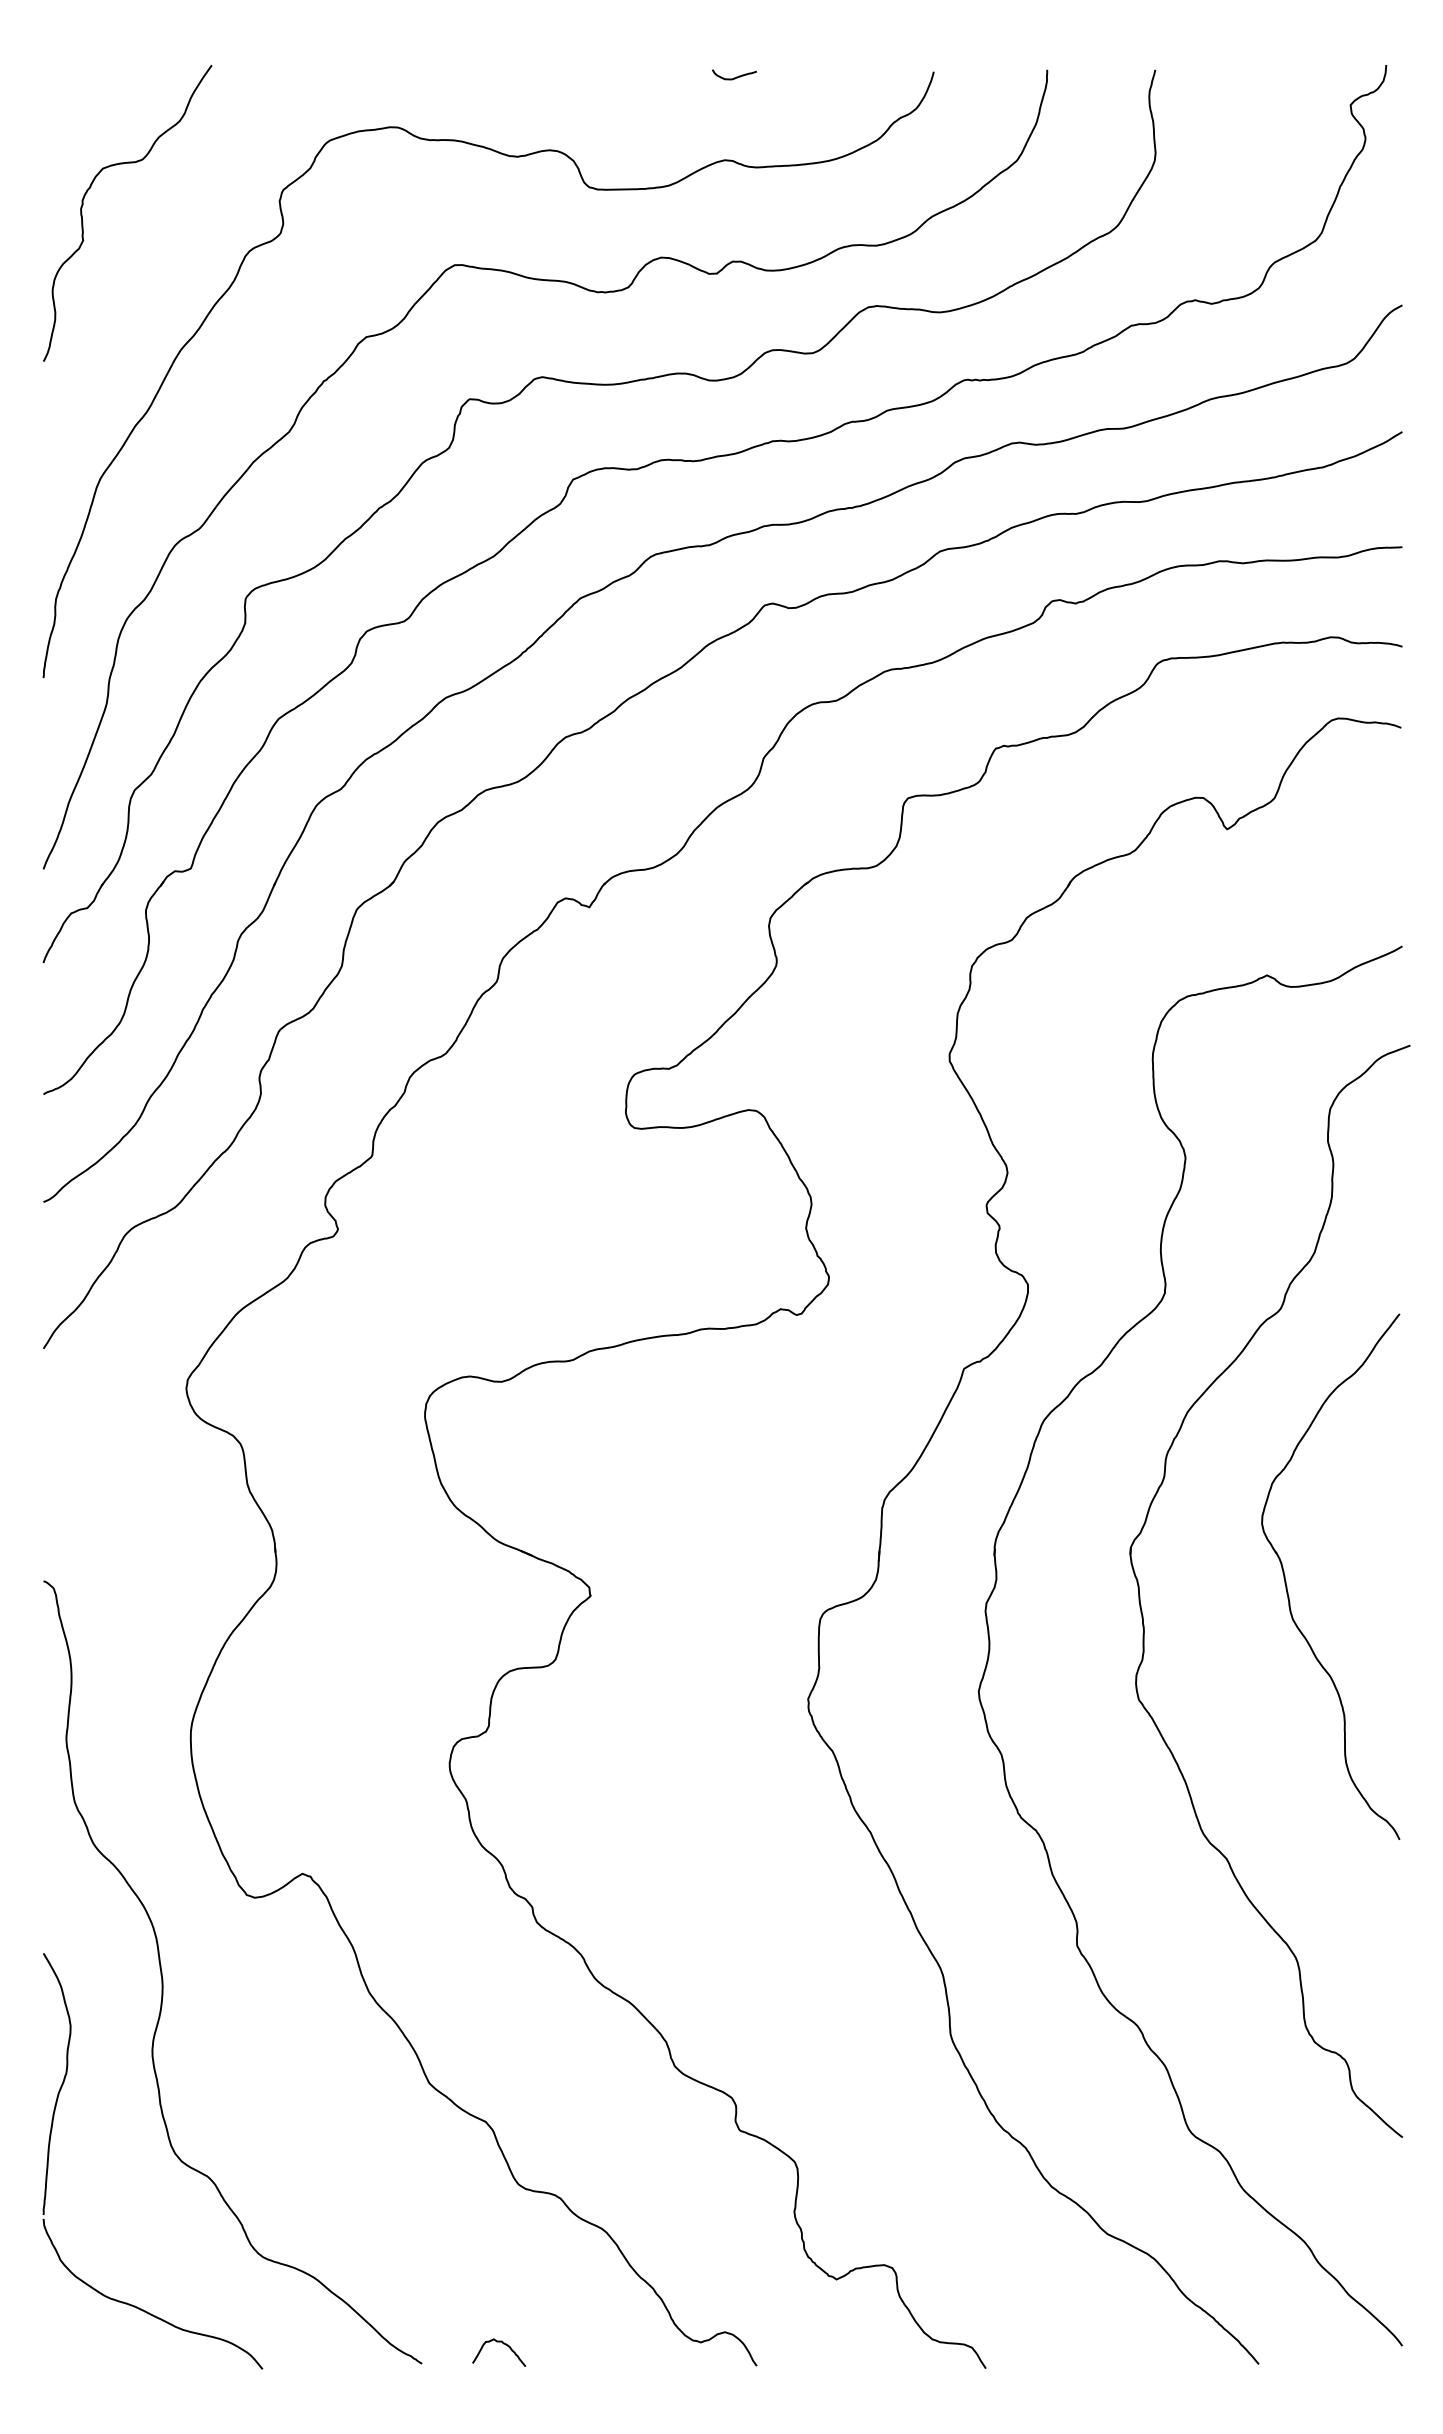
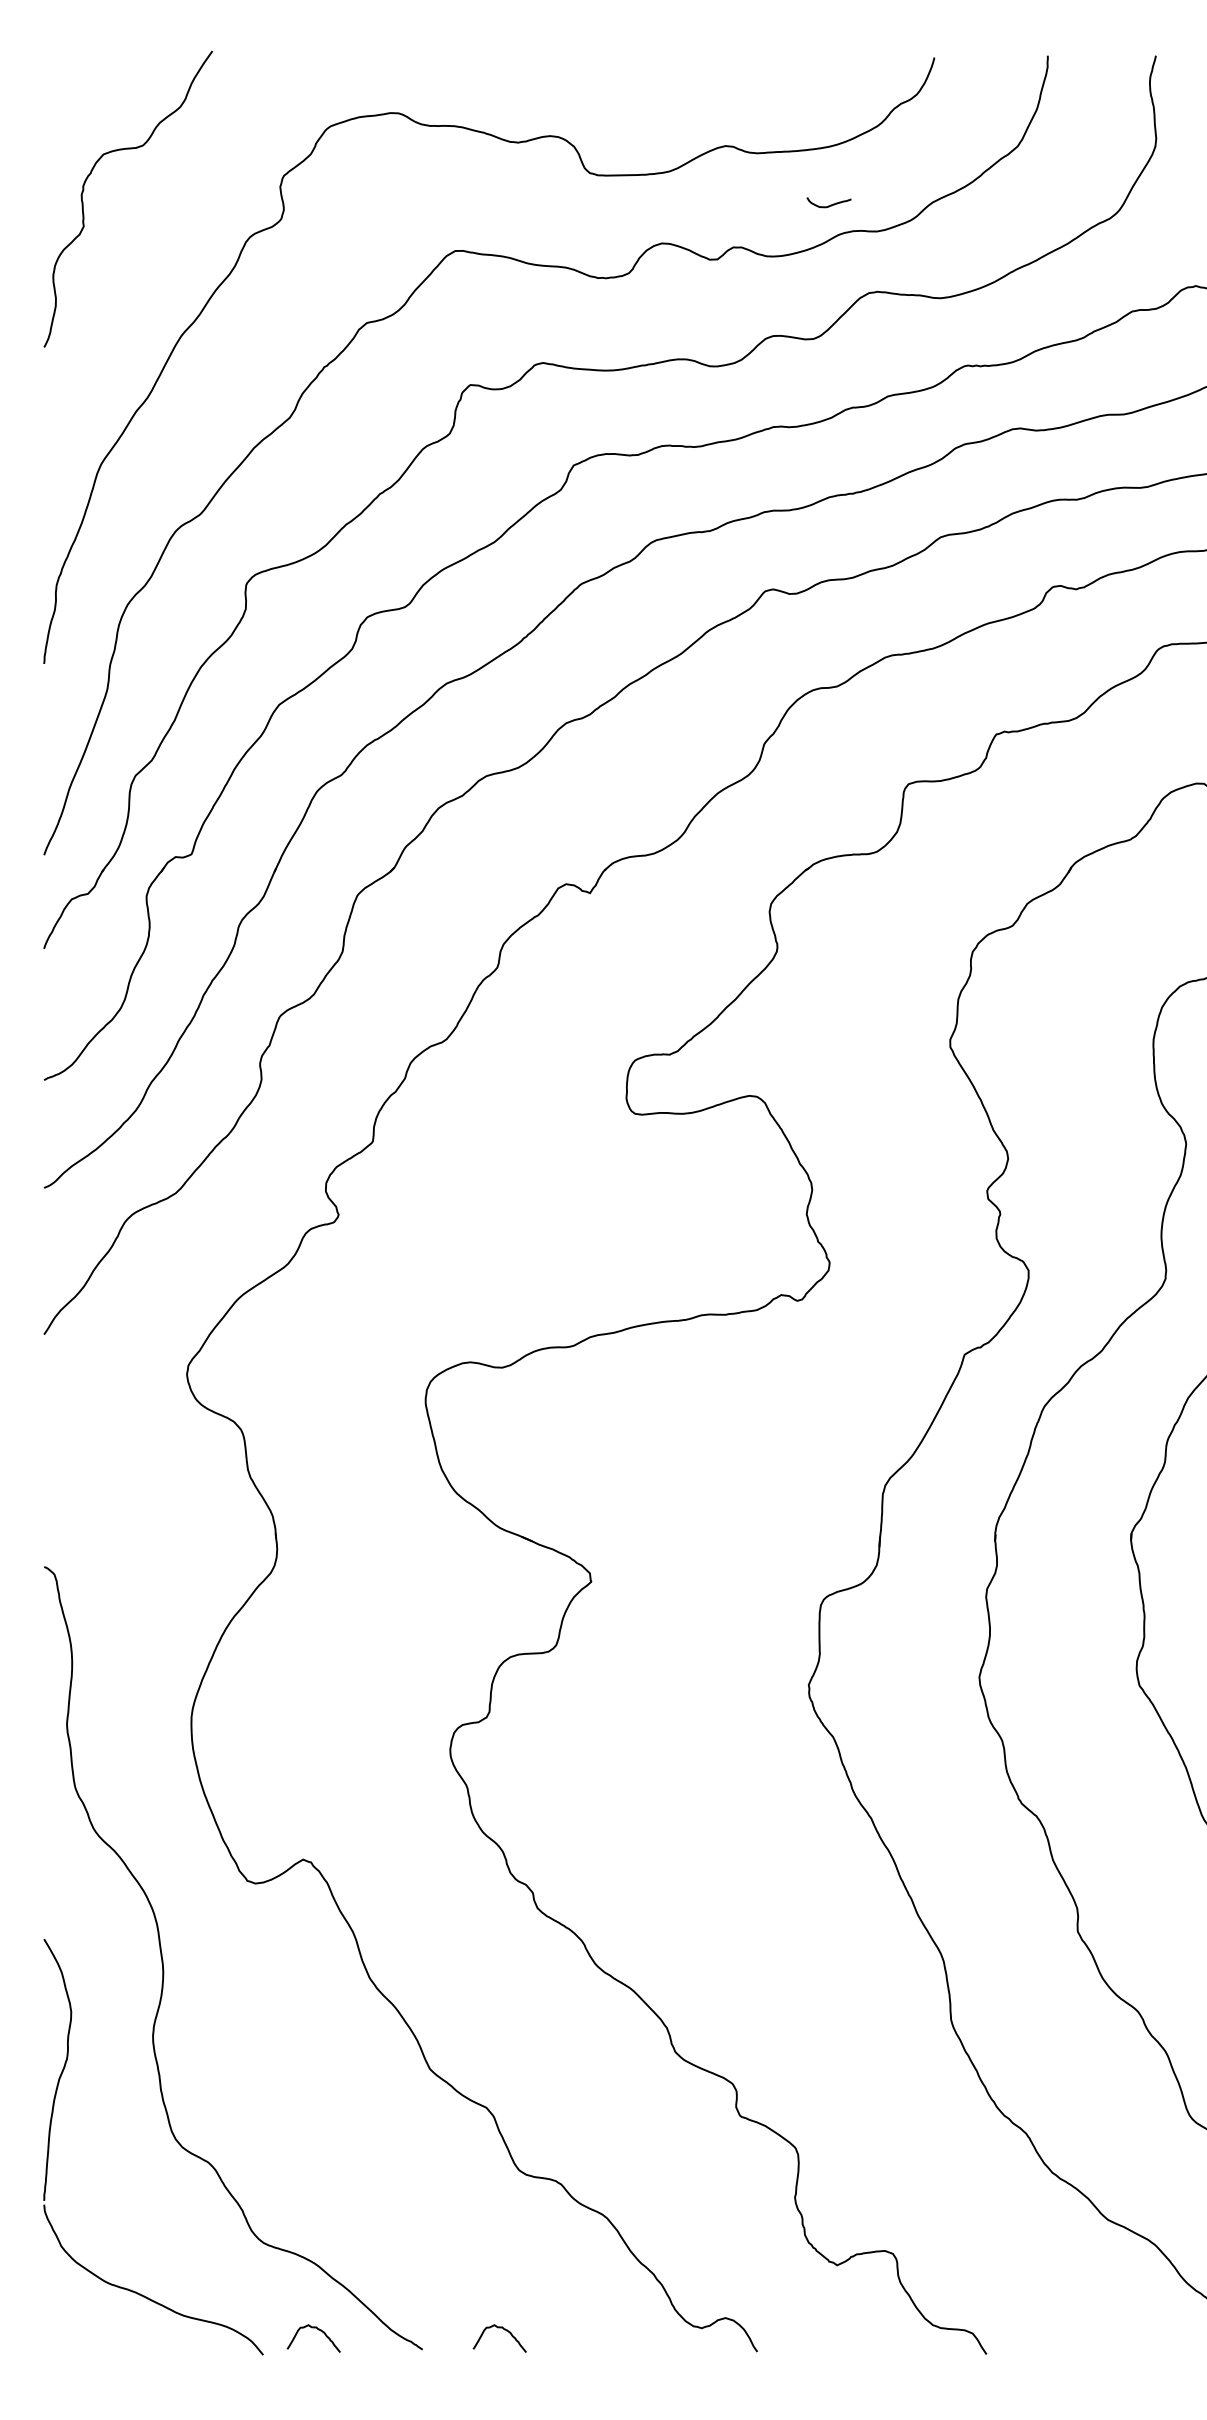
curve: (736, 76) -> (831, 204), moved
curve: (317, 2344) -> (318, 2330), added

